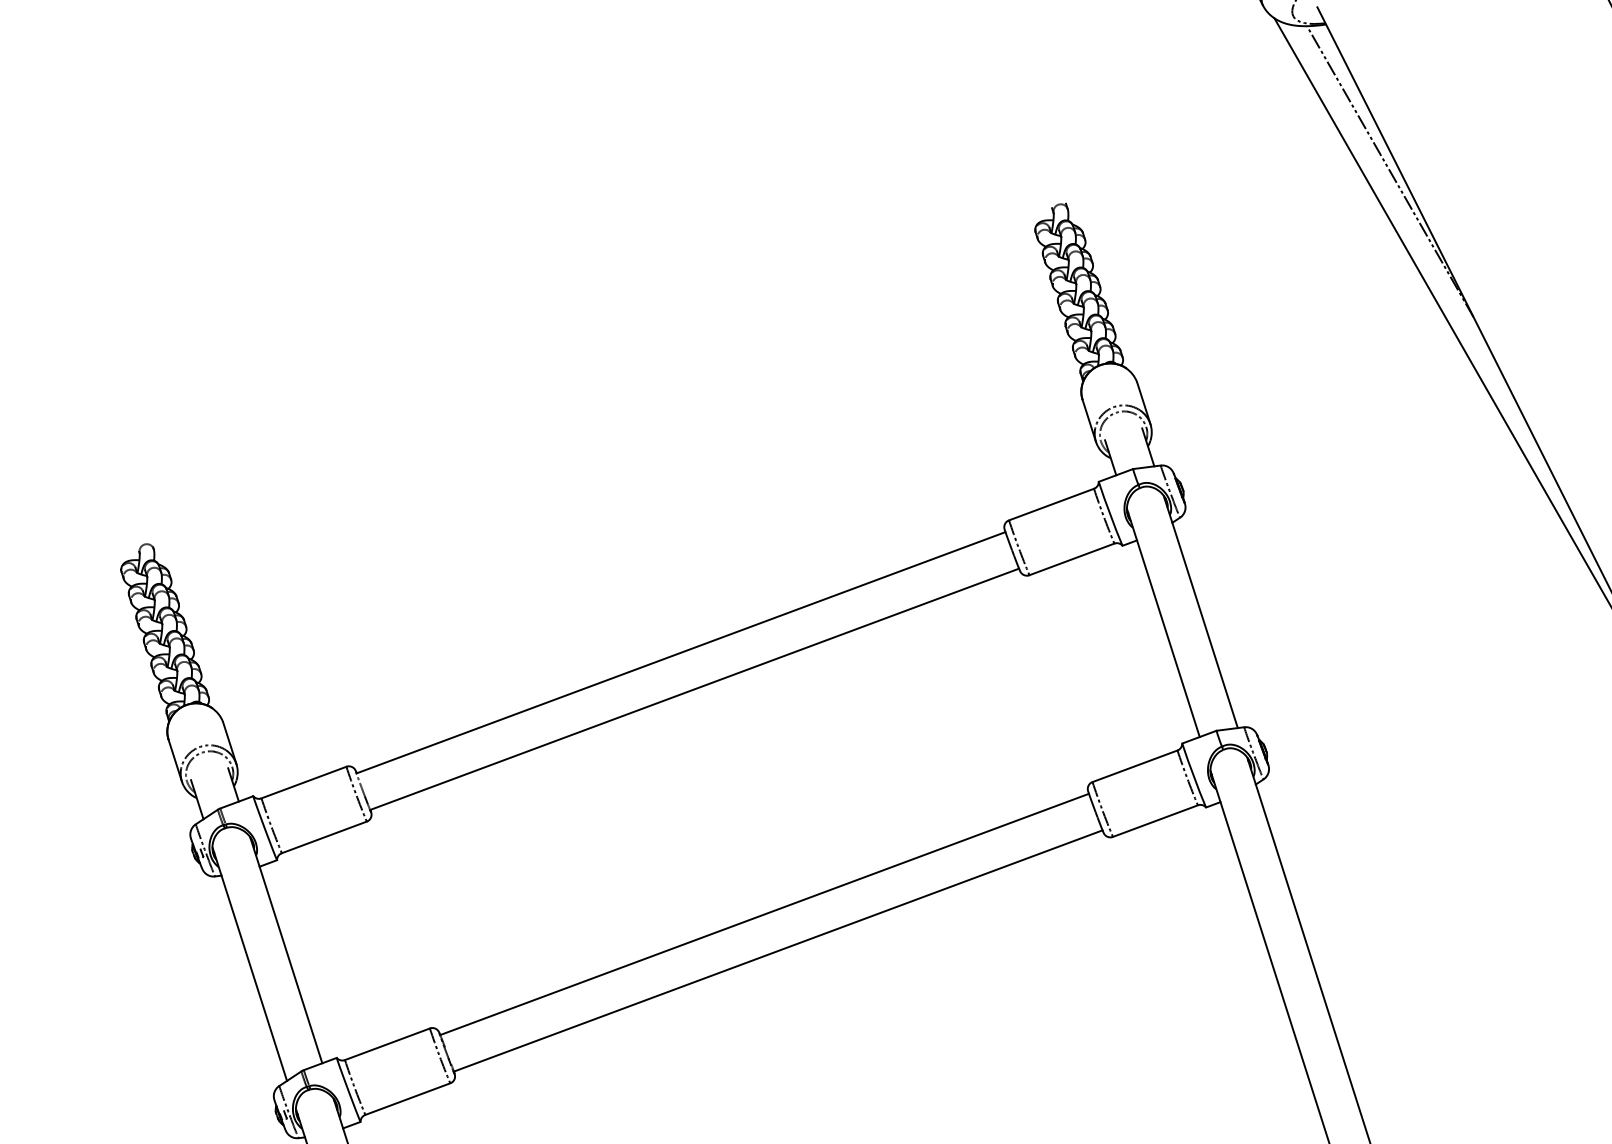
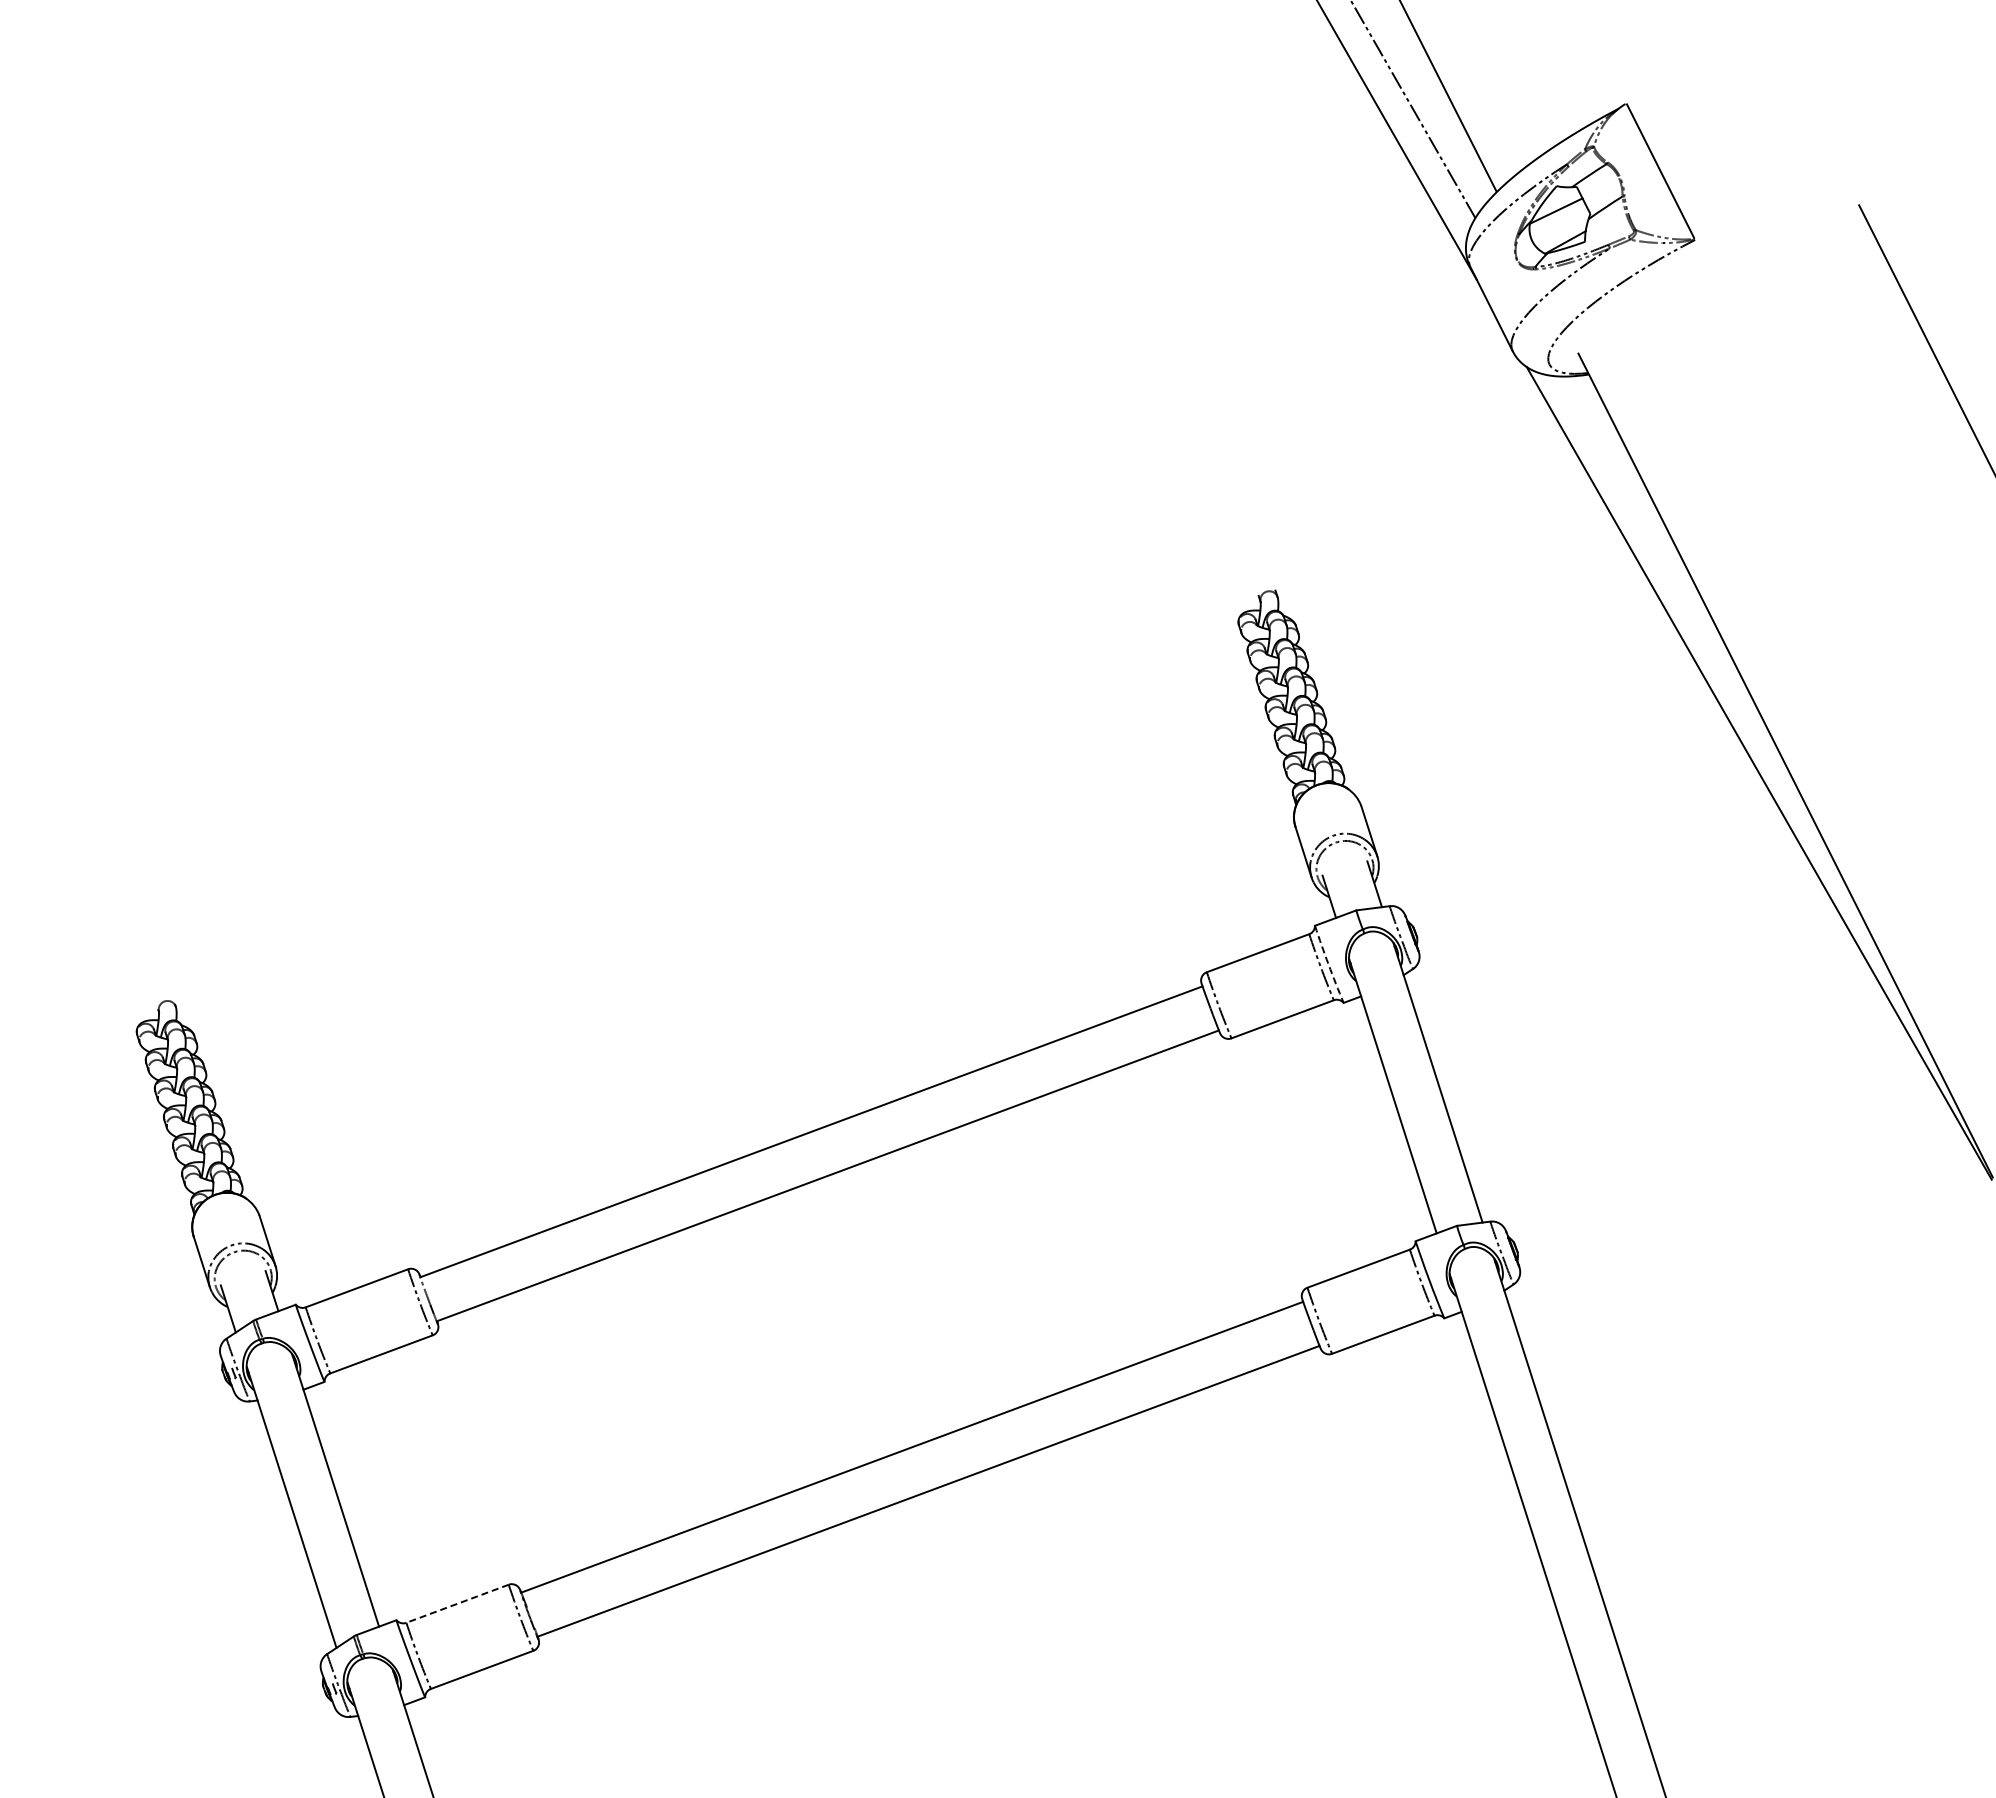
line: (1390, 171) -> (1666, 551), removed
arc: (1109, 513) -> (1328, 964), solid -> dashed
line: (387, 1044) -> (457, 1603), solid -> dashed

